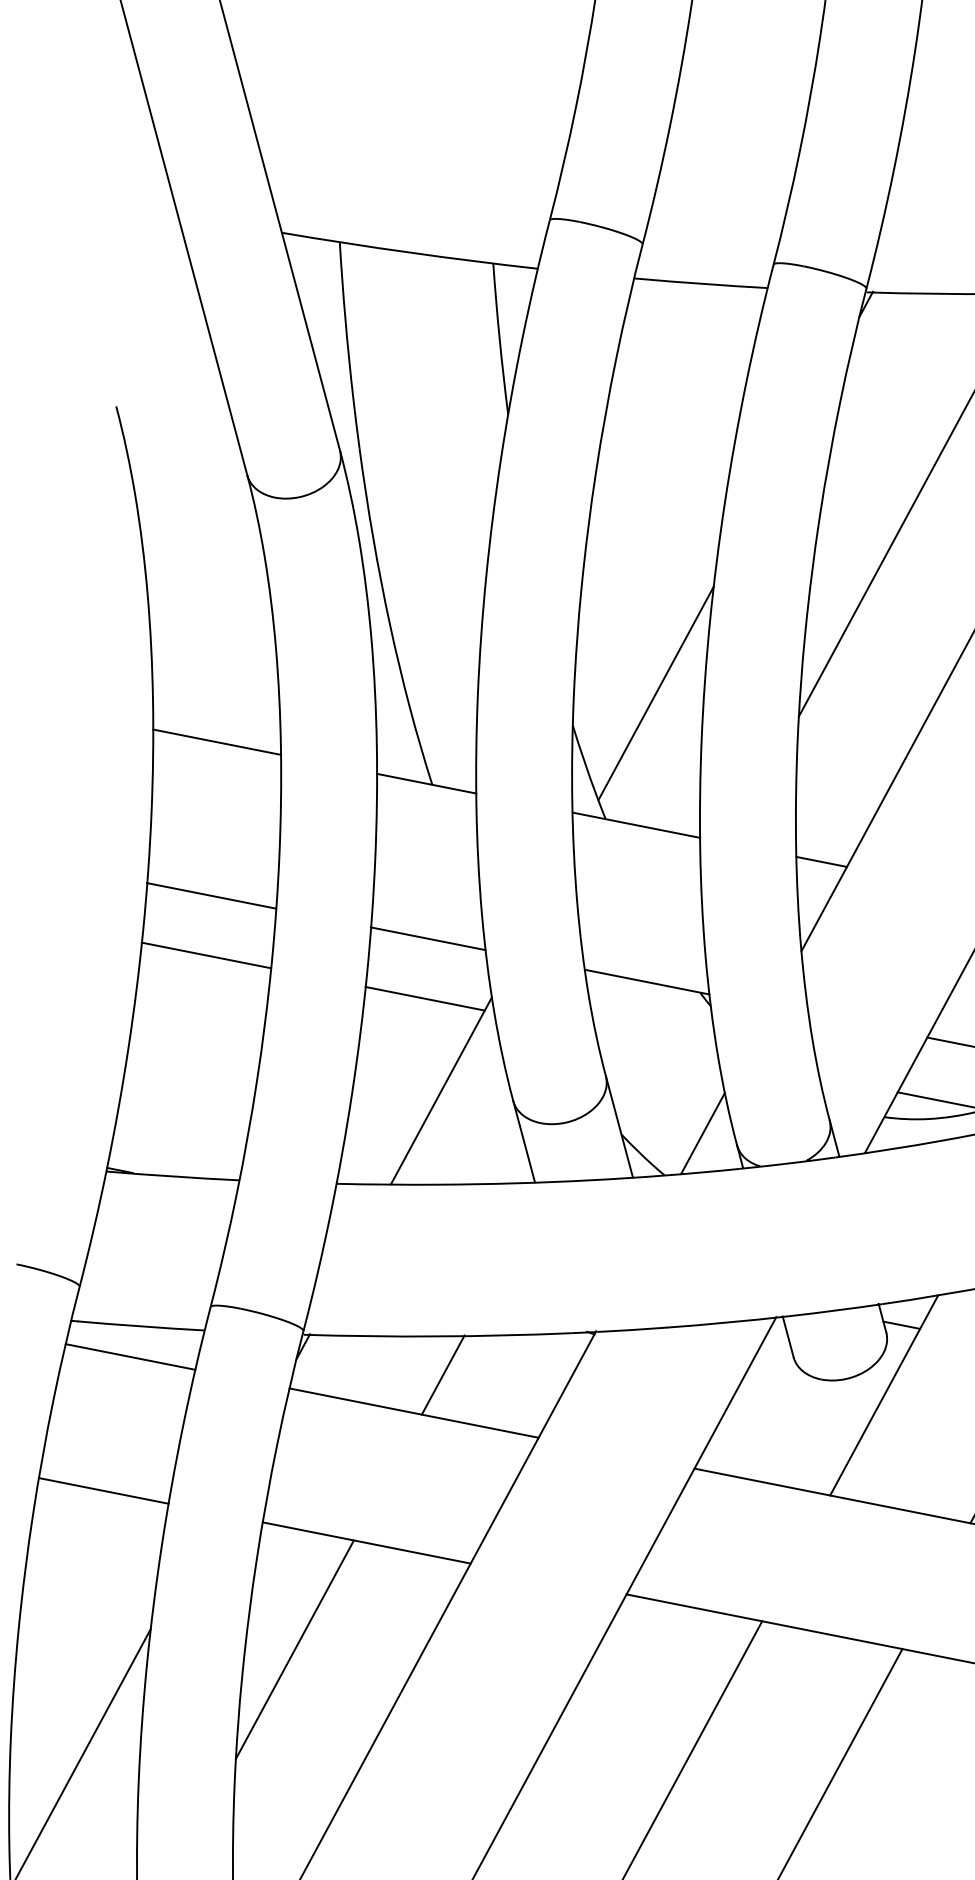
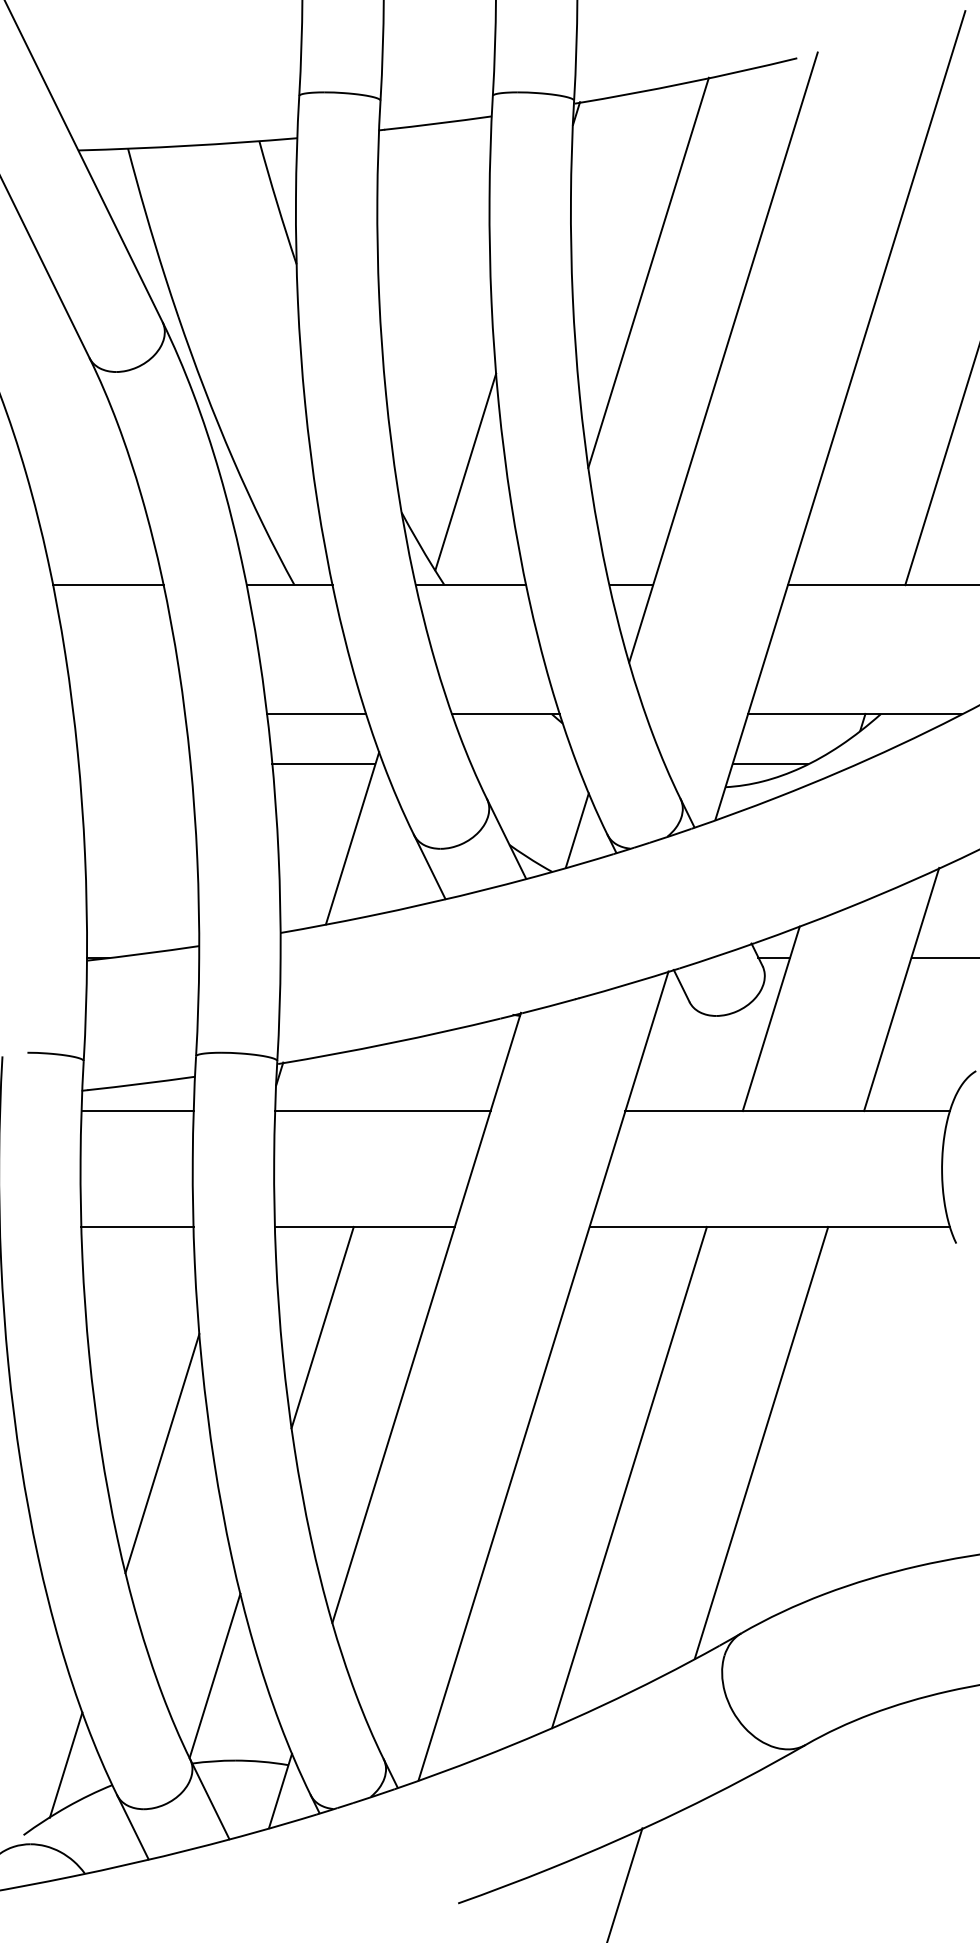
line: (210, 895) -> (128, 713), removed
line: (206, 955) -> (134, 764), removed
line: (442, 1374) -> (400, 1074), removed

